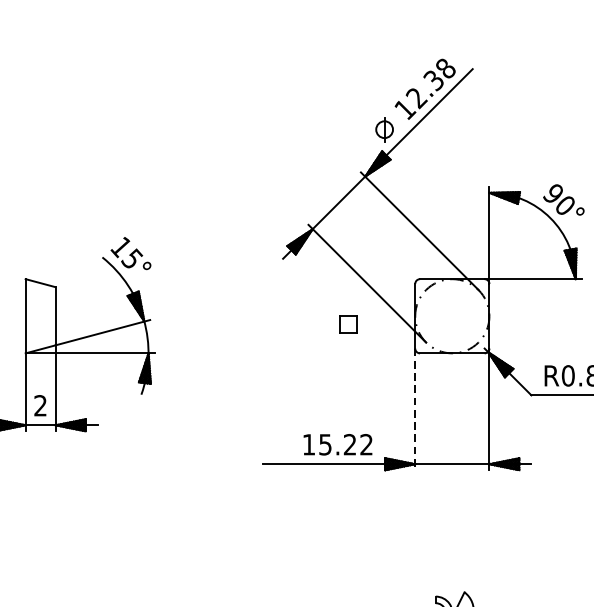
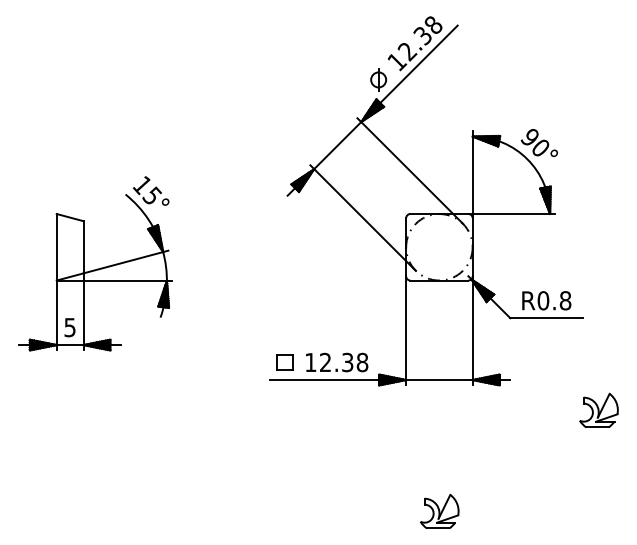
part: (347, 324) -> (284, 362), moved
text: (39, 405) -> (69, 327), 2 -> 5
line: (415, 409) -> (406, 330), dashed -> solid
text: (346, 444) -> (344, 362), 15.22 -> 12.38

